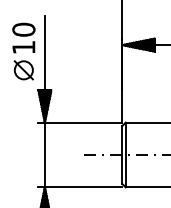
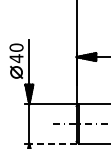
text: (23, 47) -> (16, 58), 10 -> 40
line: (82, 187) -> (52, 143), solid -> dashed

